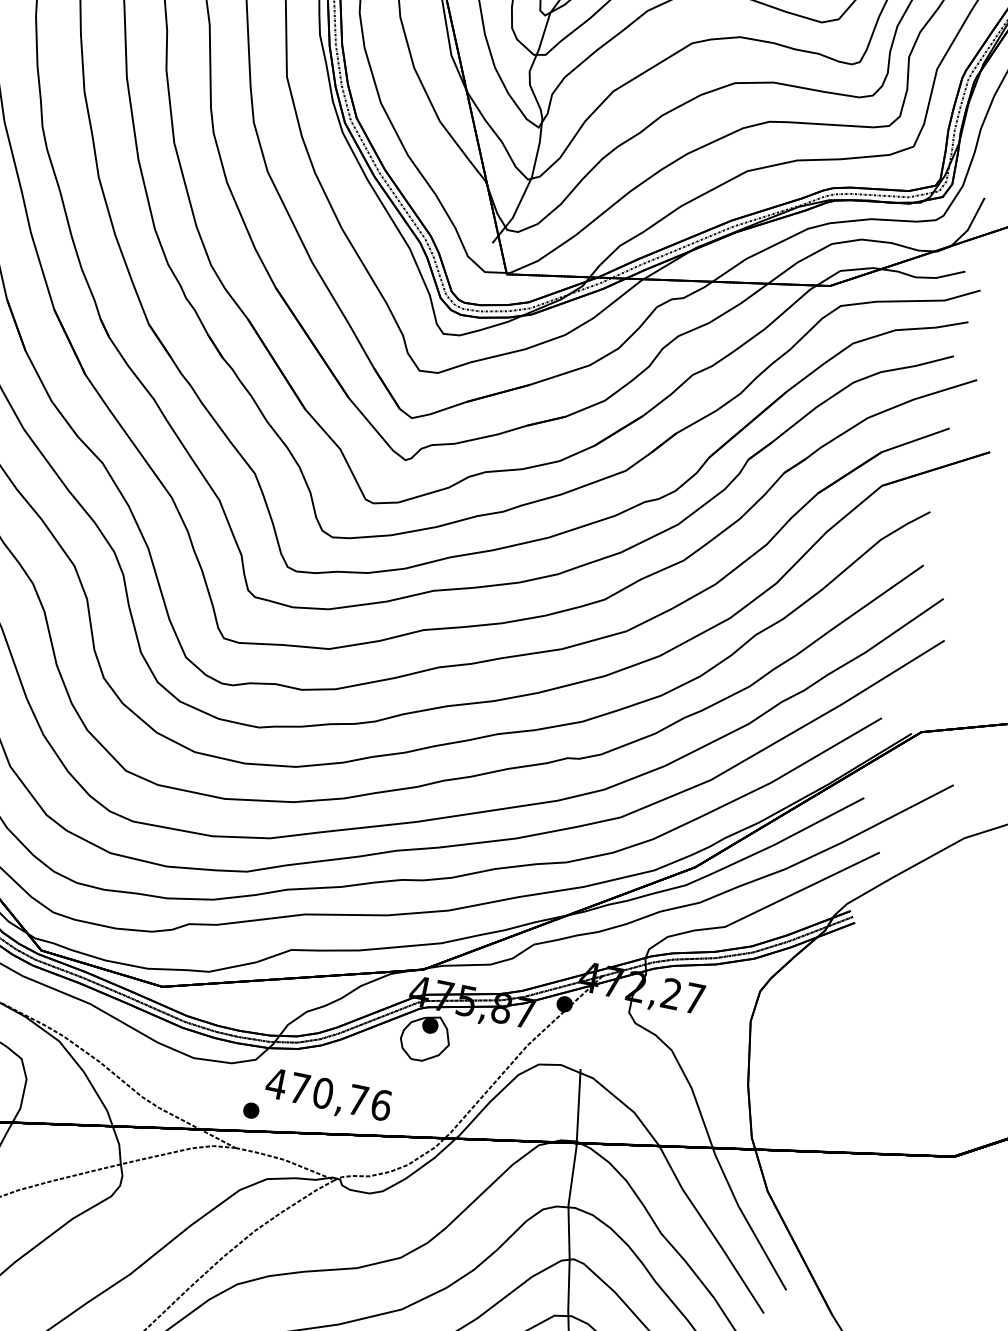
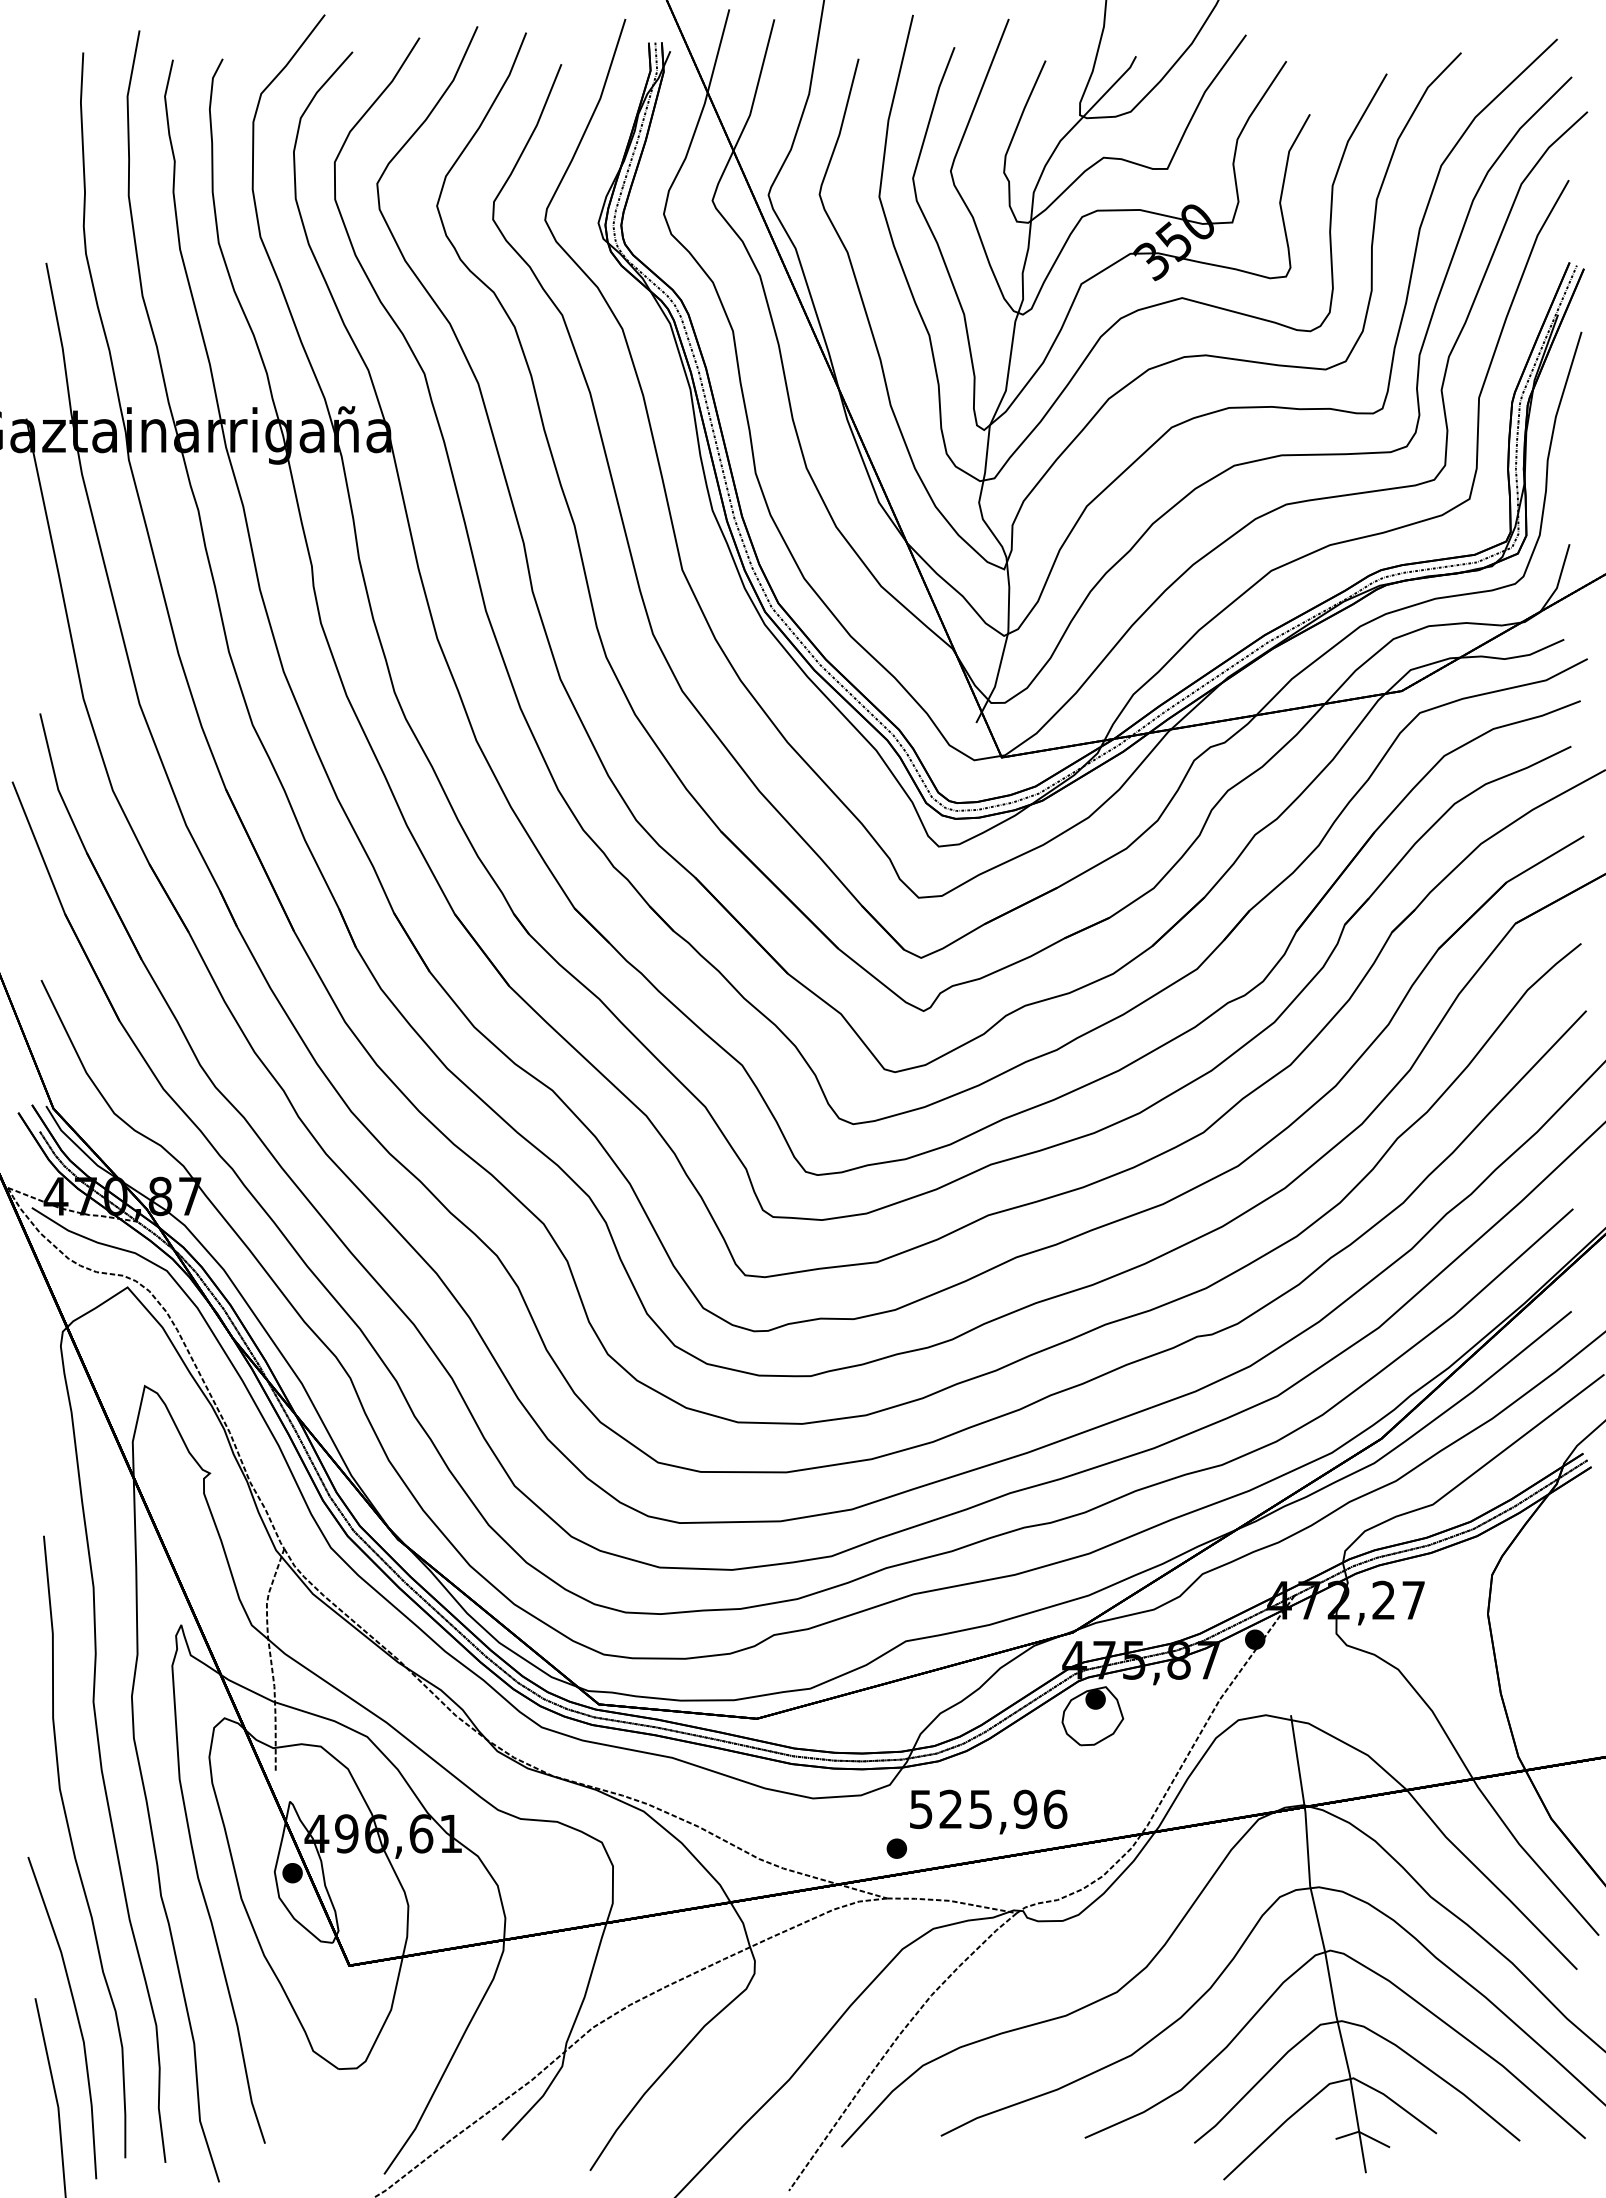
text: (316, 1092) -> (972, 1809), 470,76 -> 525,96

